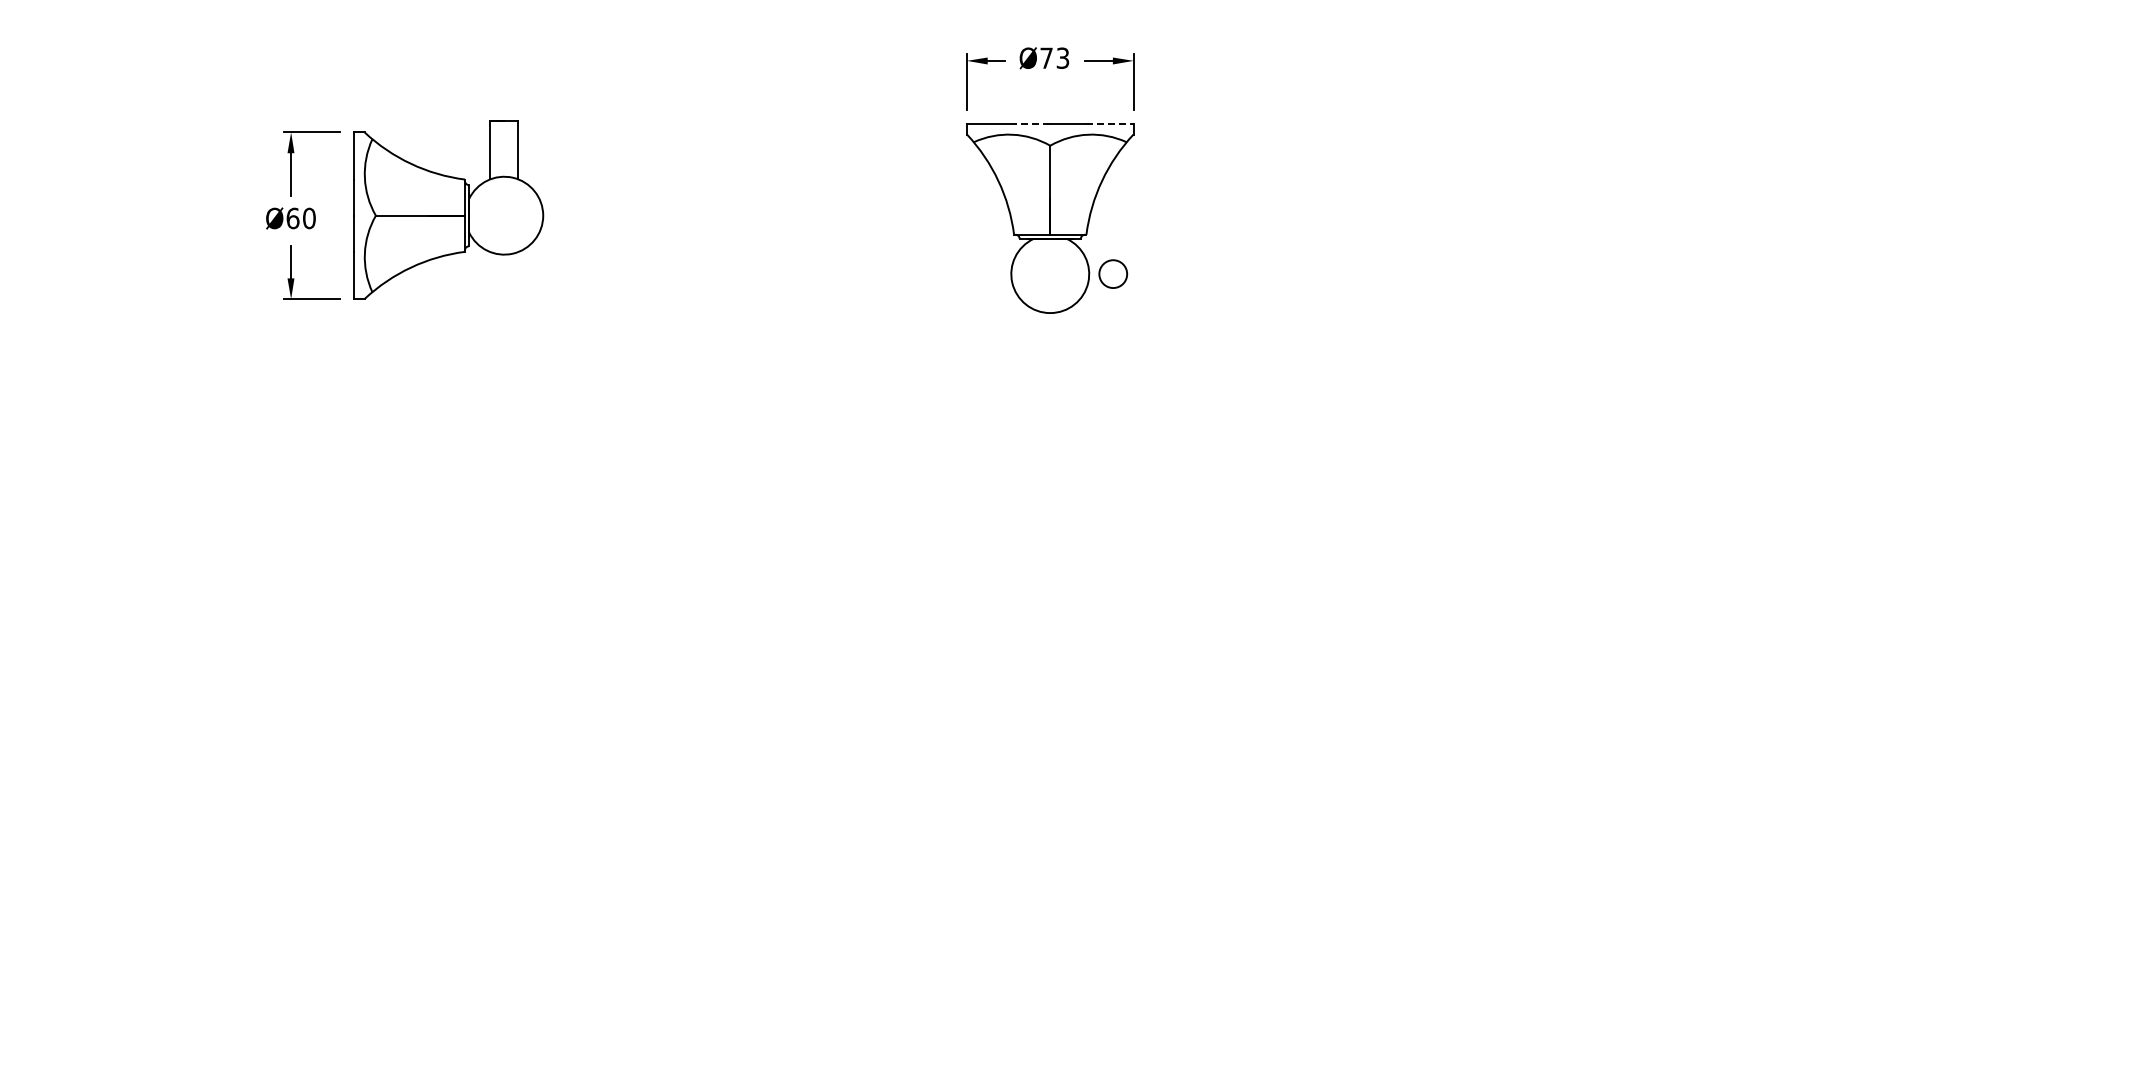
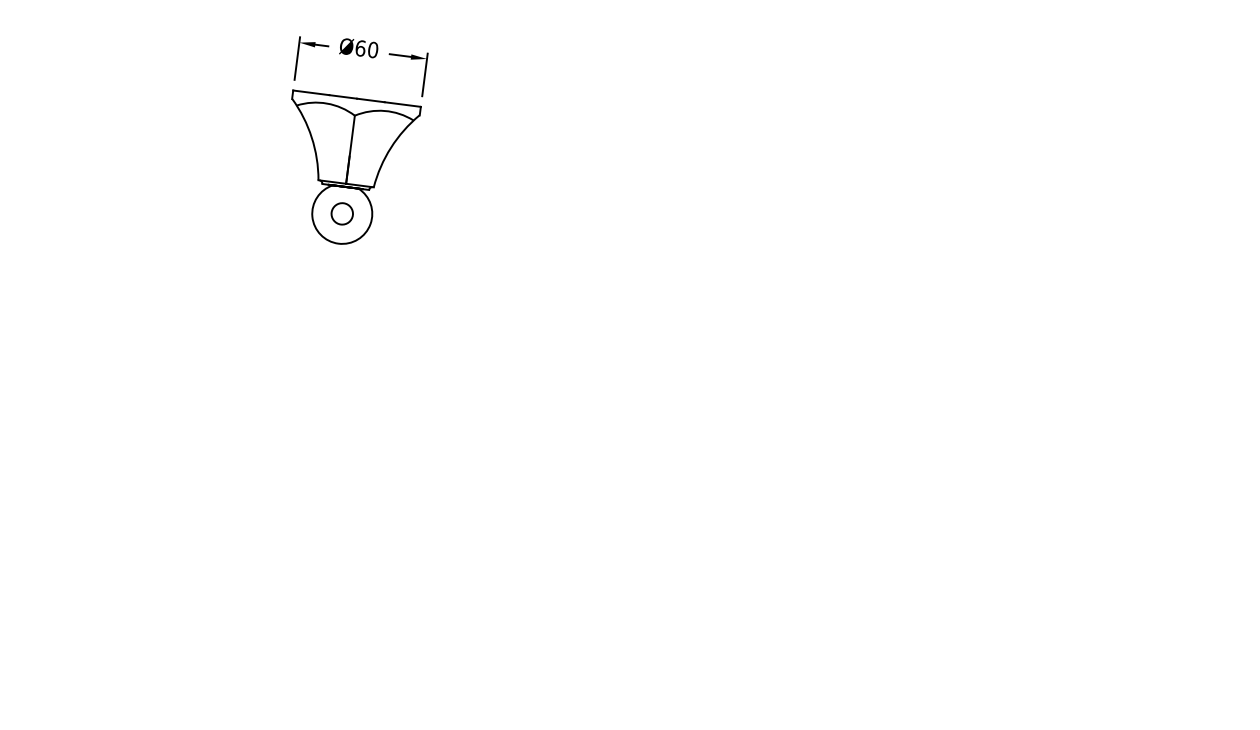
text: (1054, 57) -> (366, 48), Ø73 -> Ø60
line: (1031, 123) -> (342, 96), dashed -> solid
line: (1110, 123) -> (403, 104), dashed -> solid
circle: (1113, 273) -> (342, 213), moved

